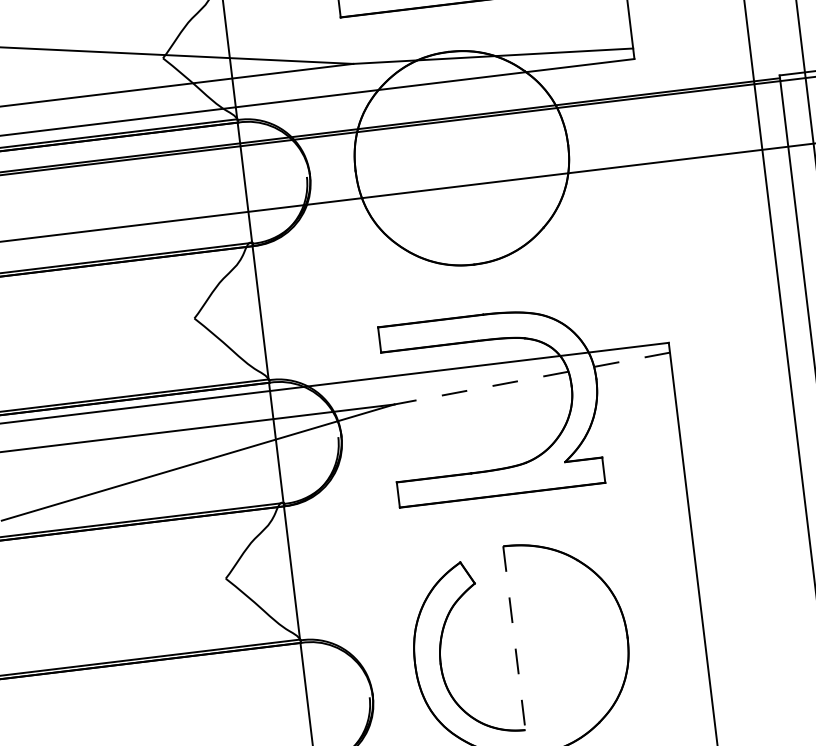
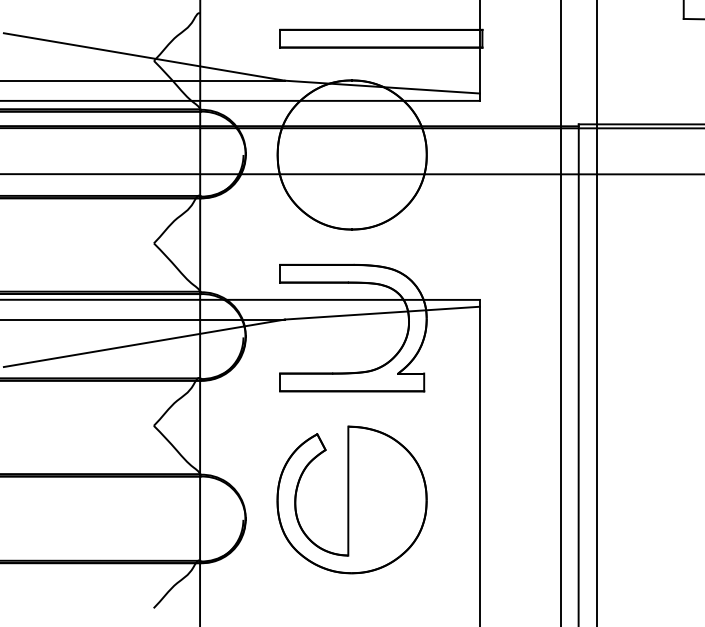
line: (532, 379) -> (382, 313), dashed -> solid
line: (514, 638) -> (348, 491), dashed -> solid

